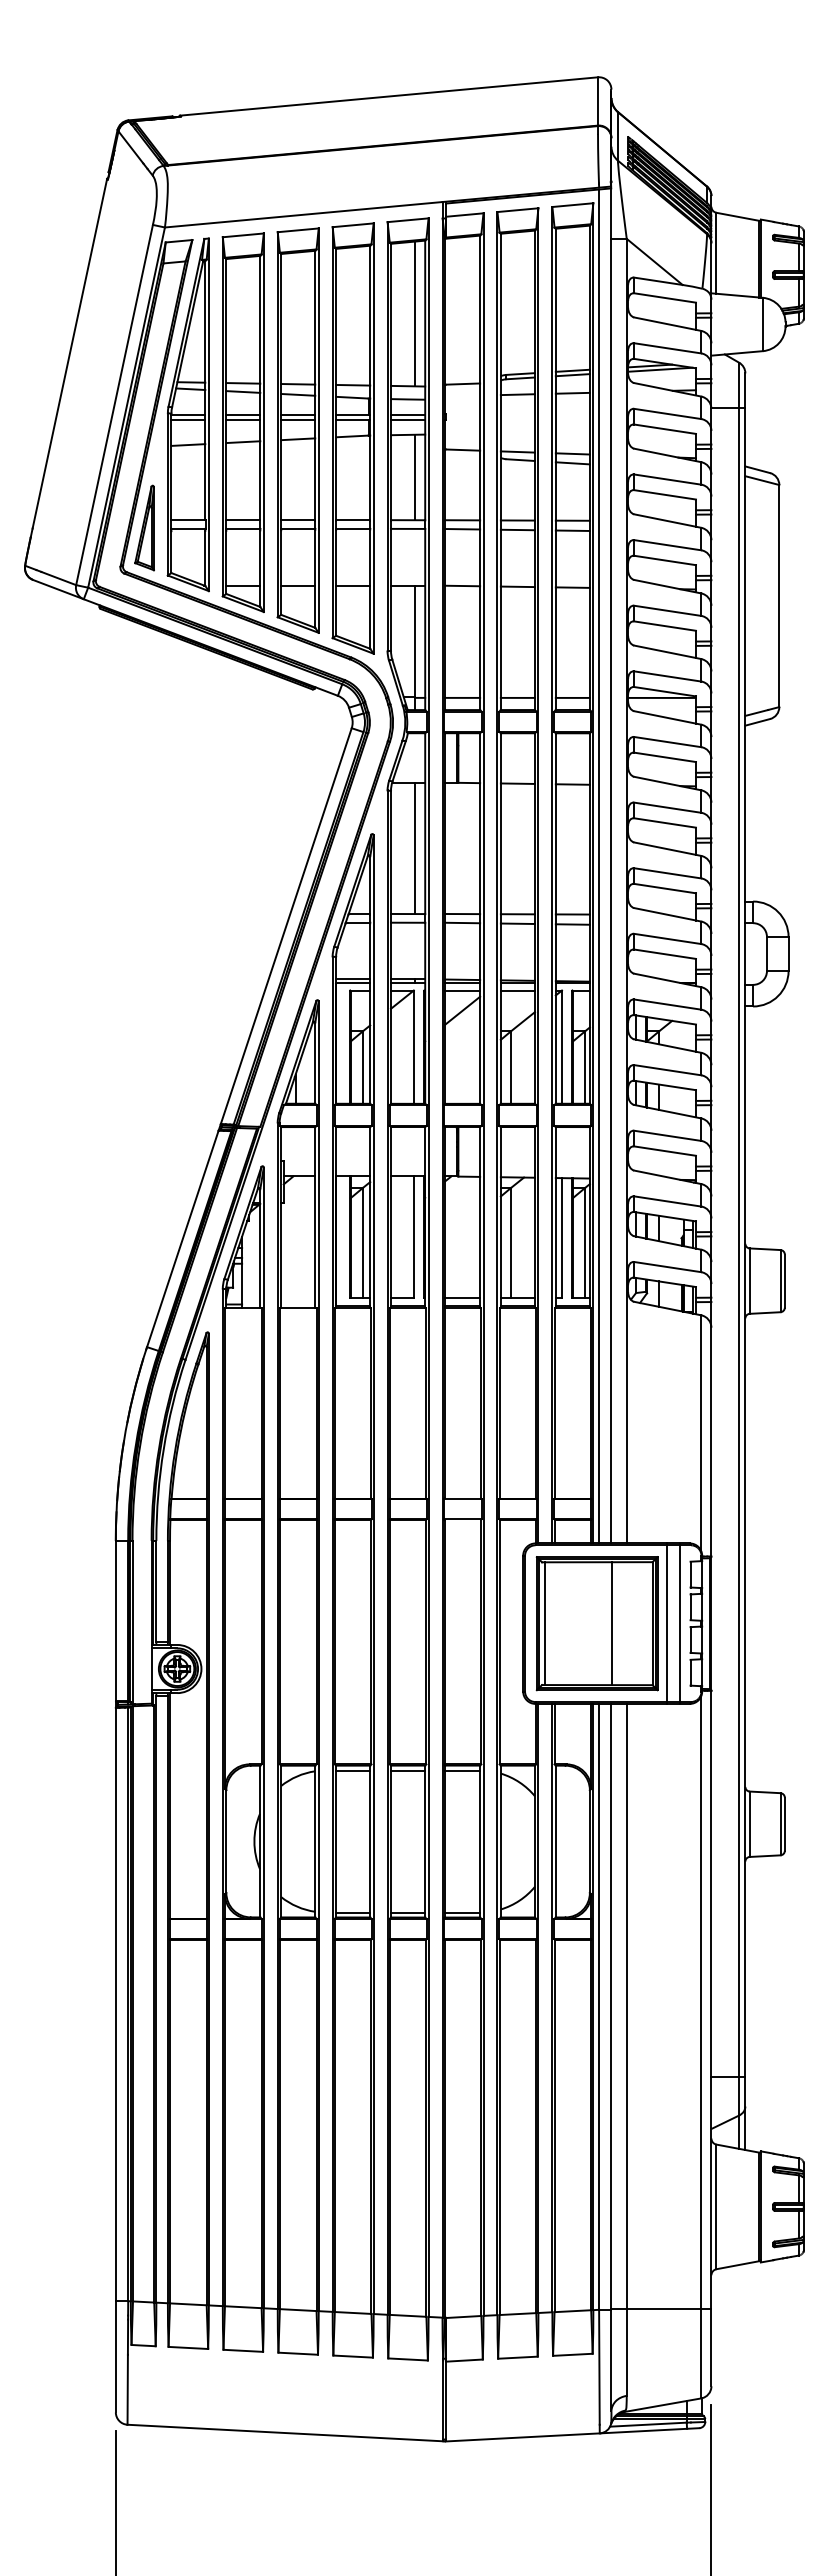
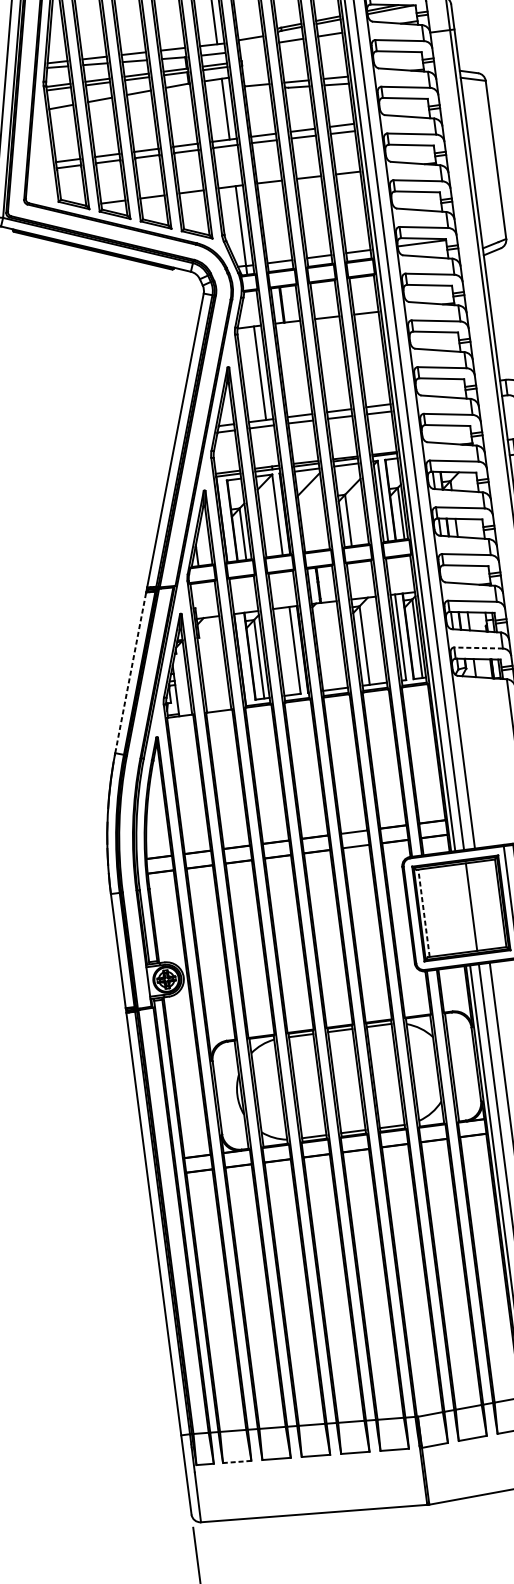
part: (144, 527) -> (37, 169), removed
line: (182, 1238) -> (130, 672), solid -> dashed
line: (667, 1267) -> (478, 648), solid -> dashed
line: (544, 1623) -> (423, 913), solid -> dashed
line: (188, 2347) -> (237, 1461), solid -> dashed

